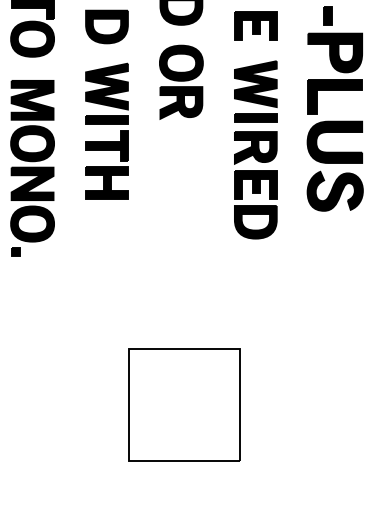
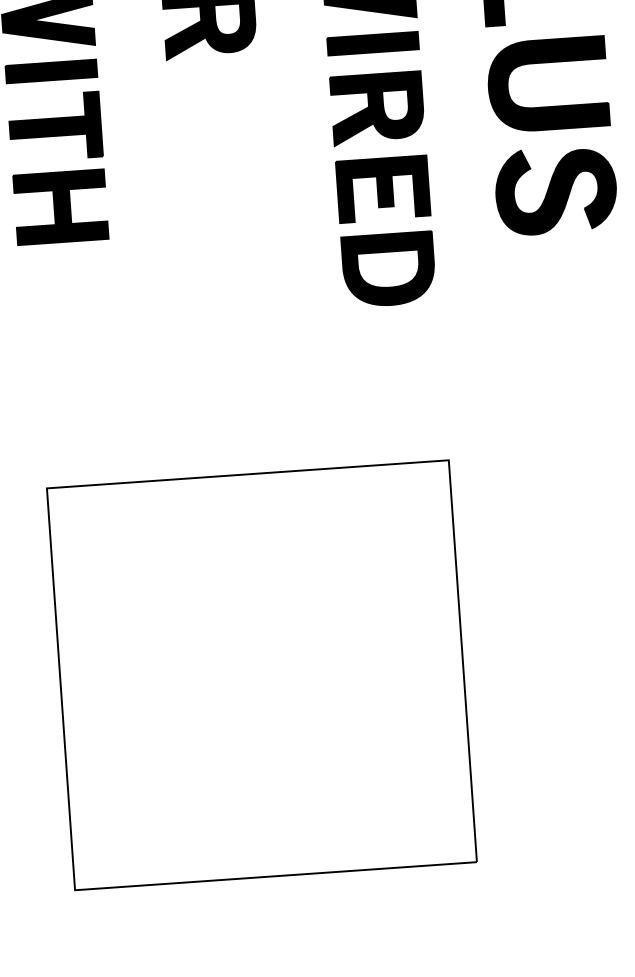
part: (184, 404) -> (262, 674), size x1.67

